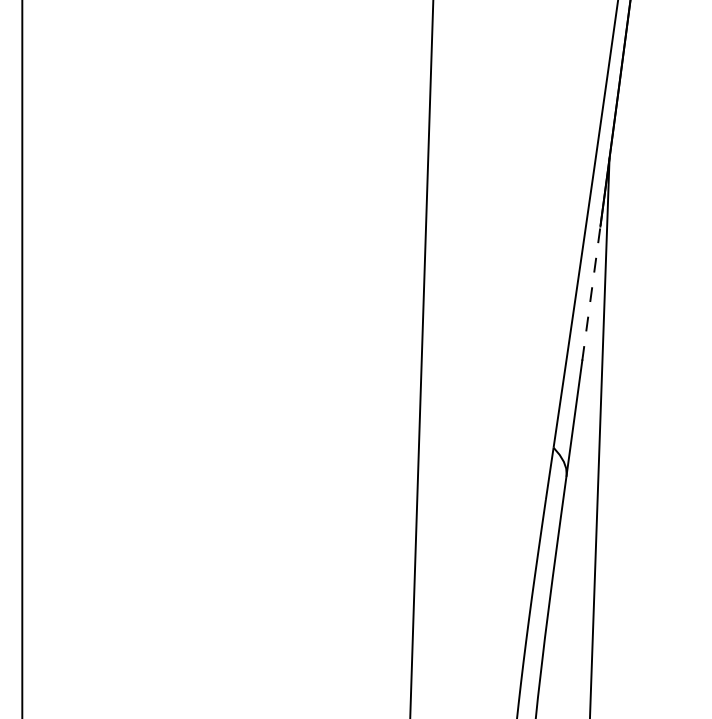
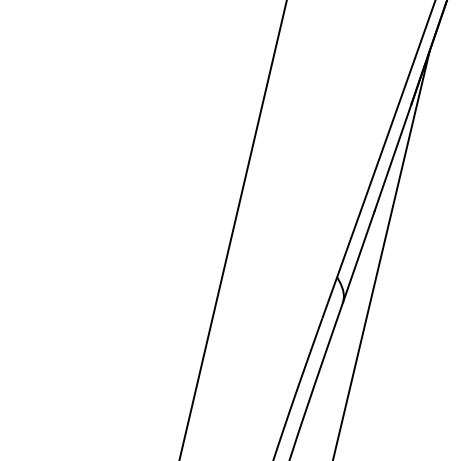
line: (591, 293) -> (393, 157), dashed -> solid

